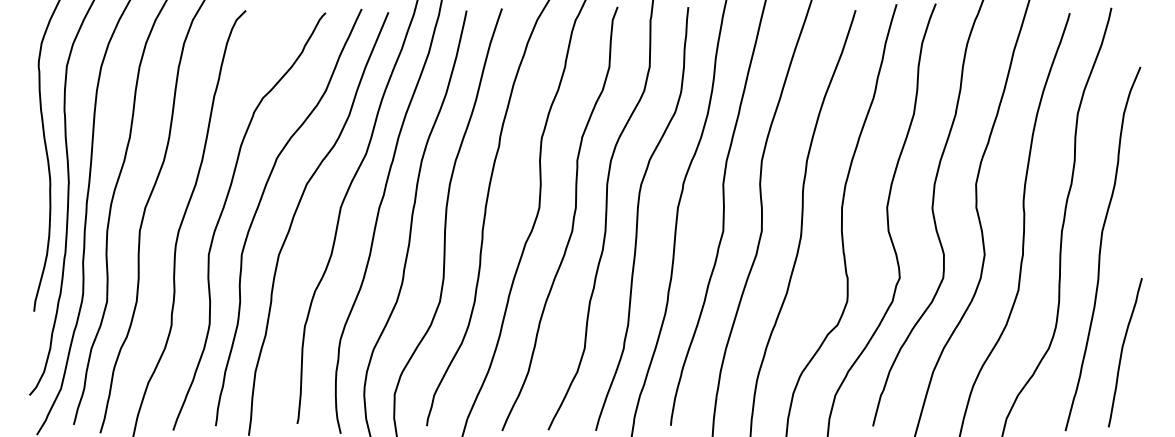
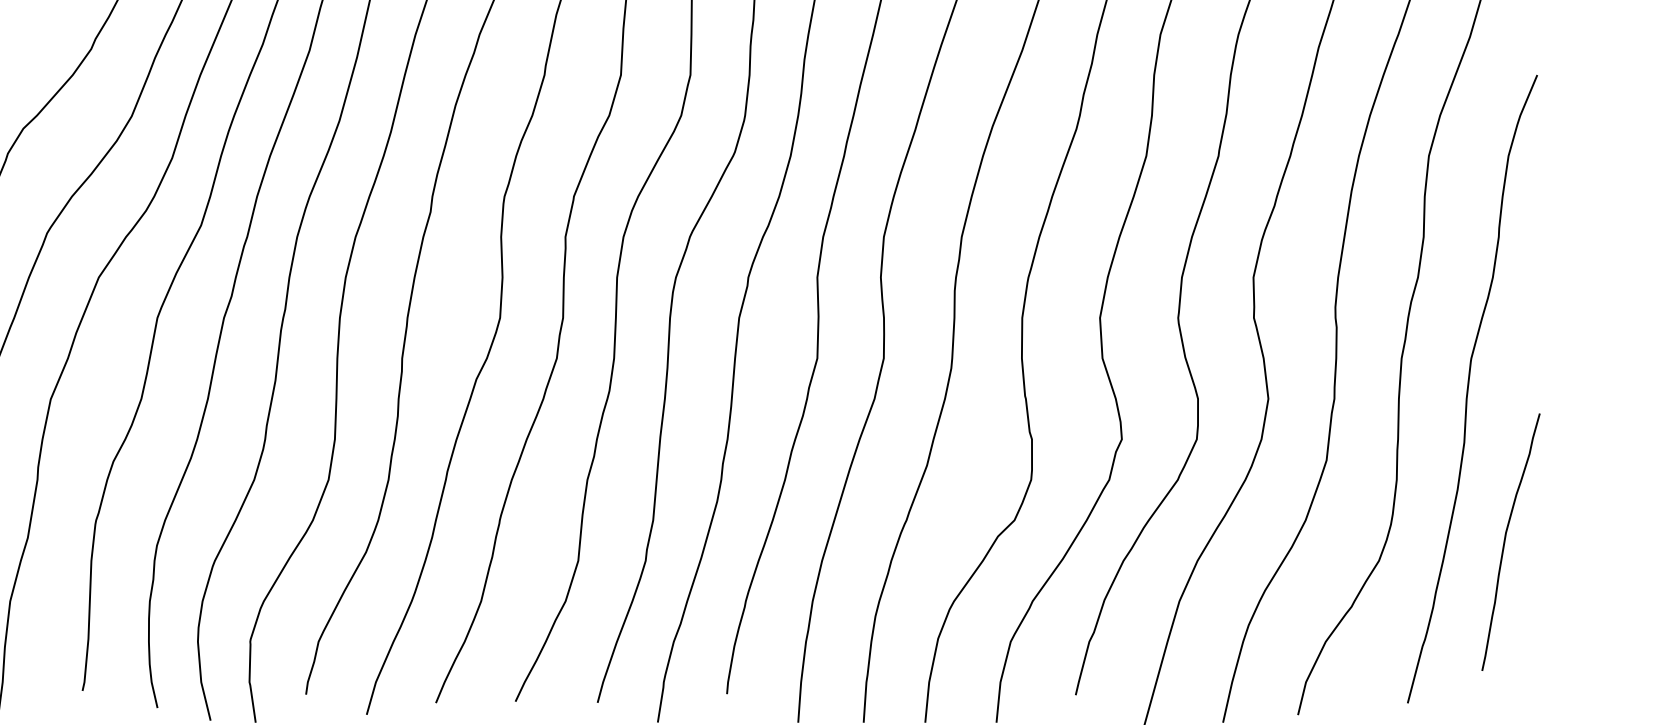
curve: (1122, 352) -> (1506, 541), moved

